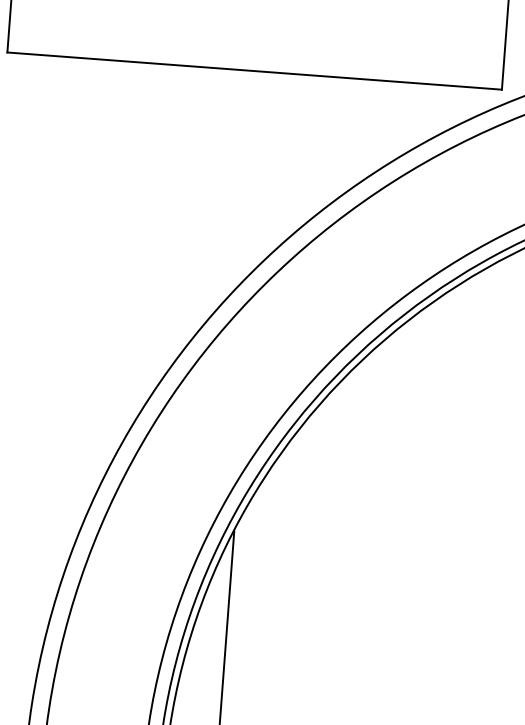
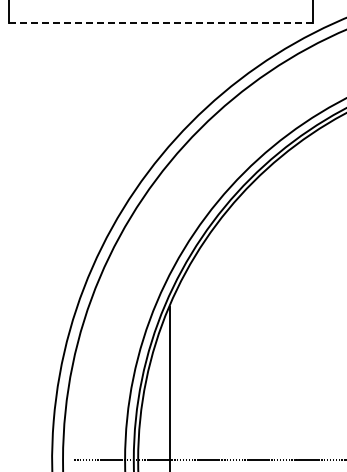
line: (255, 71) -> (161, 23), solid -> dashed

